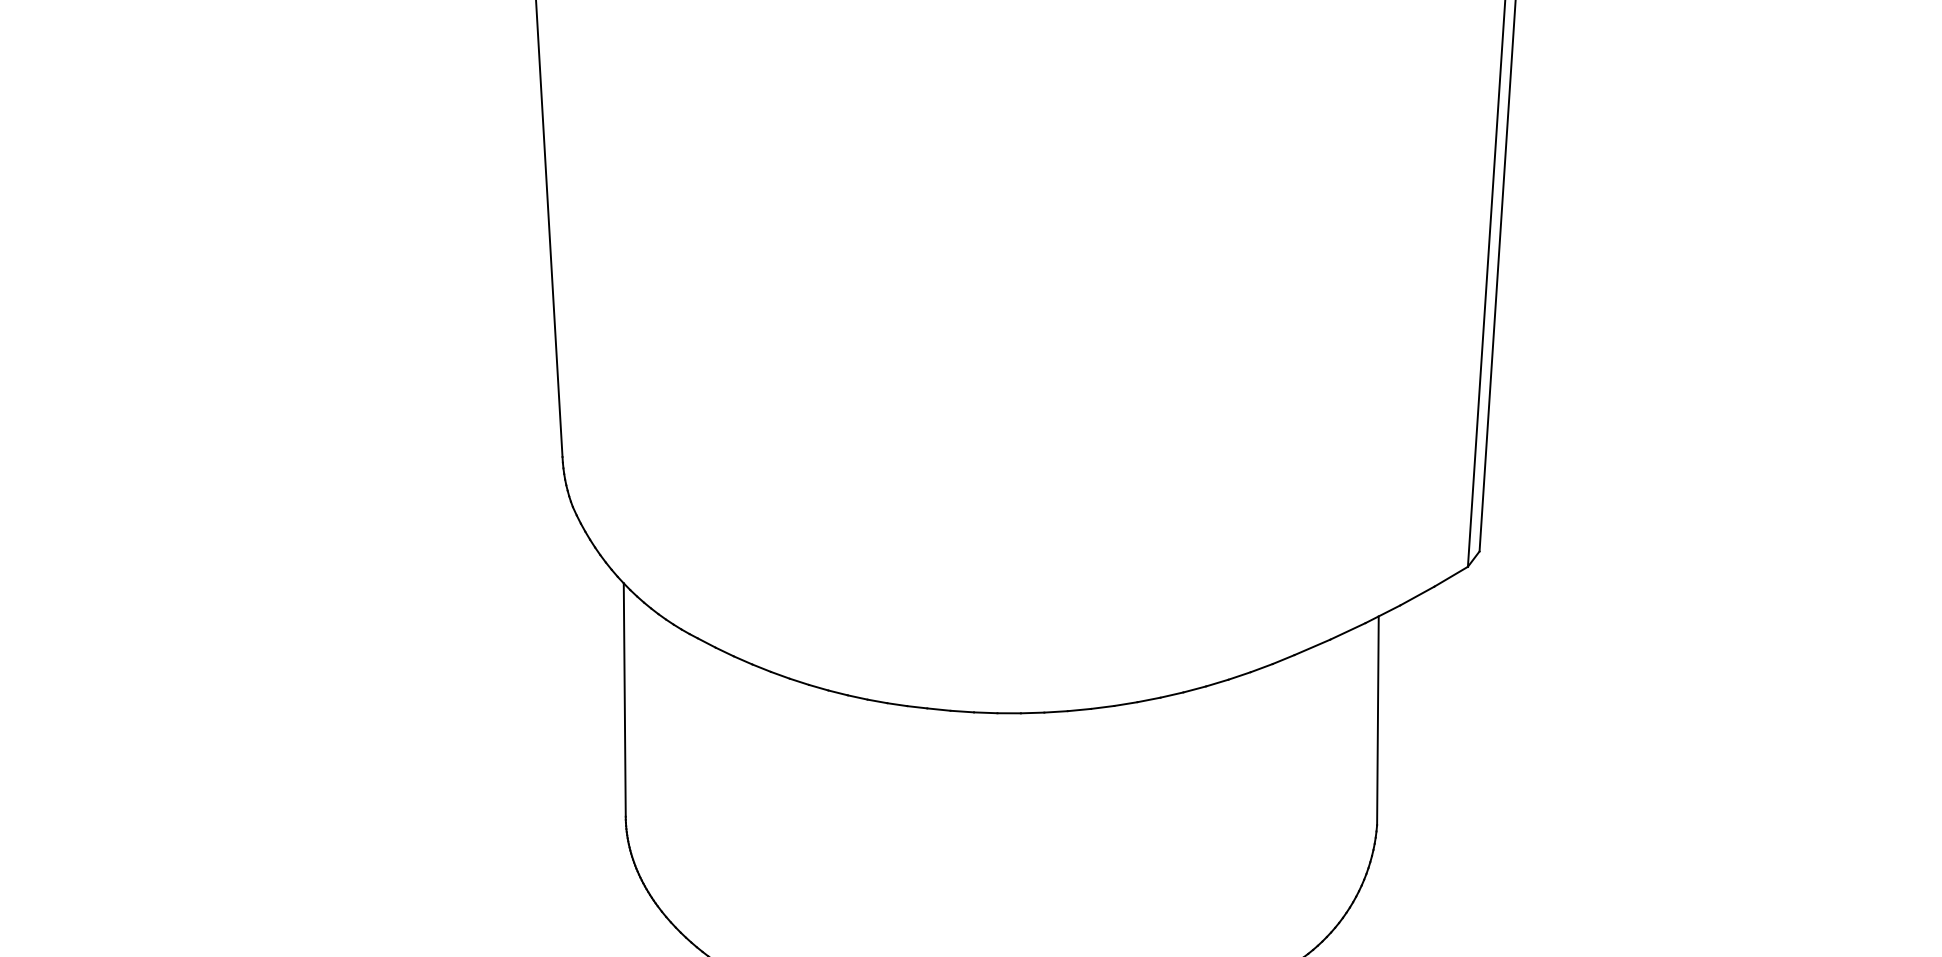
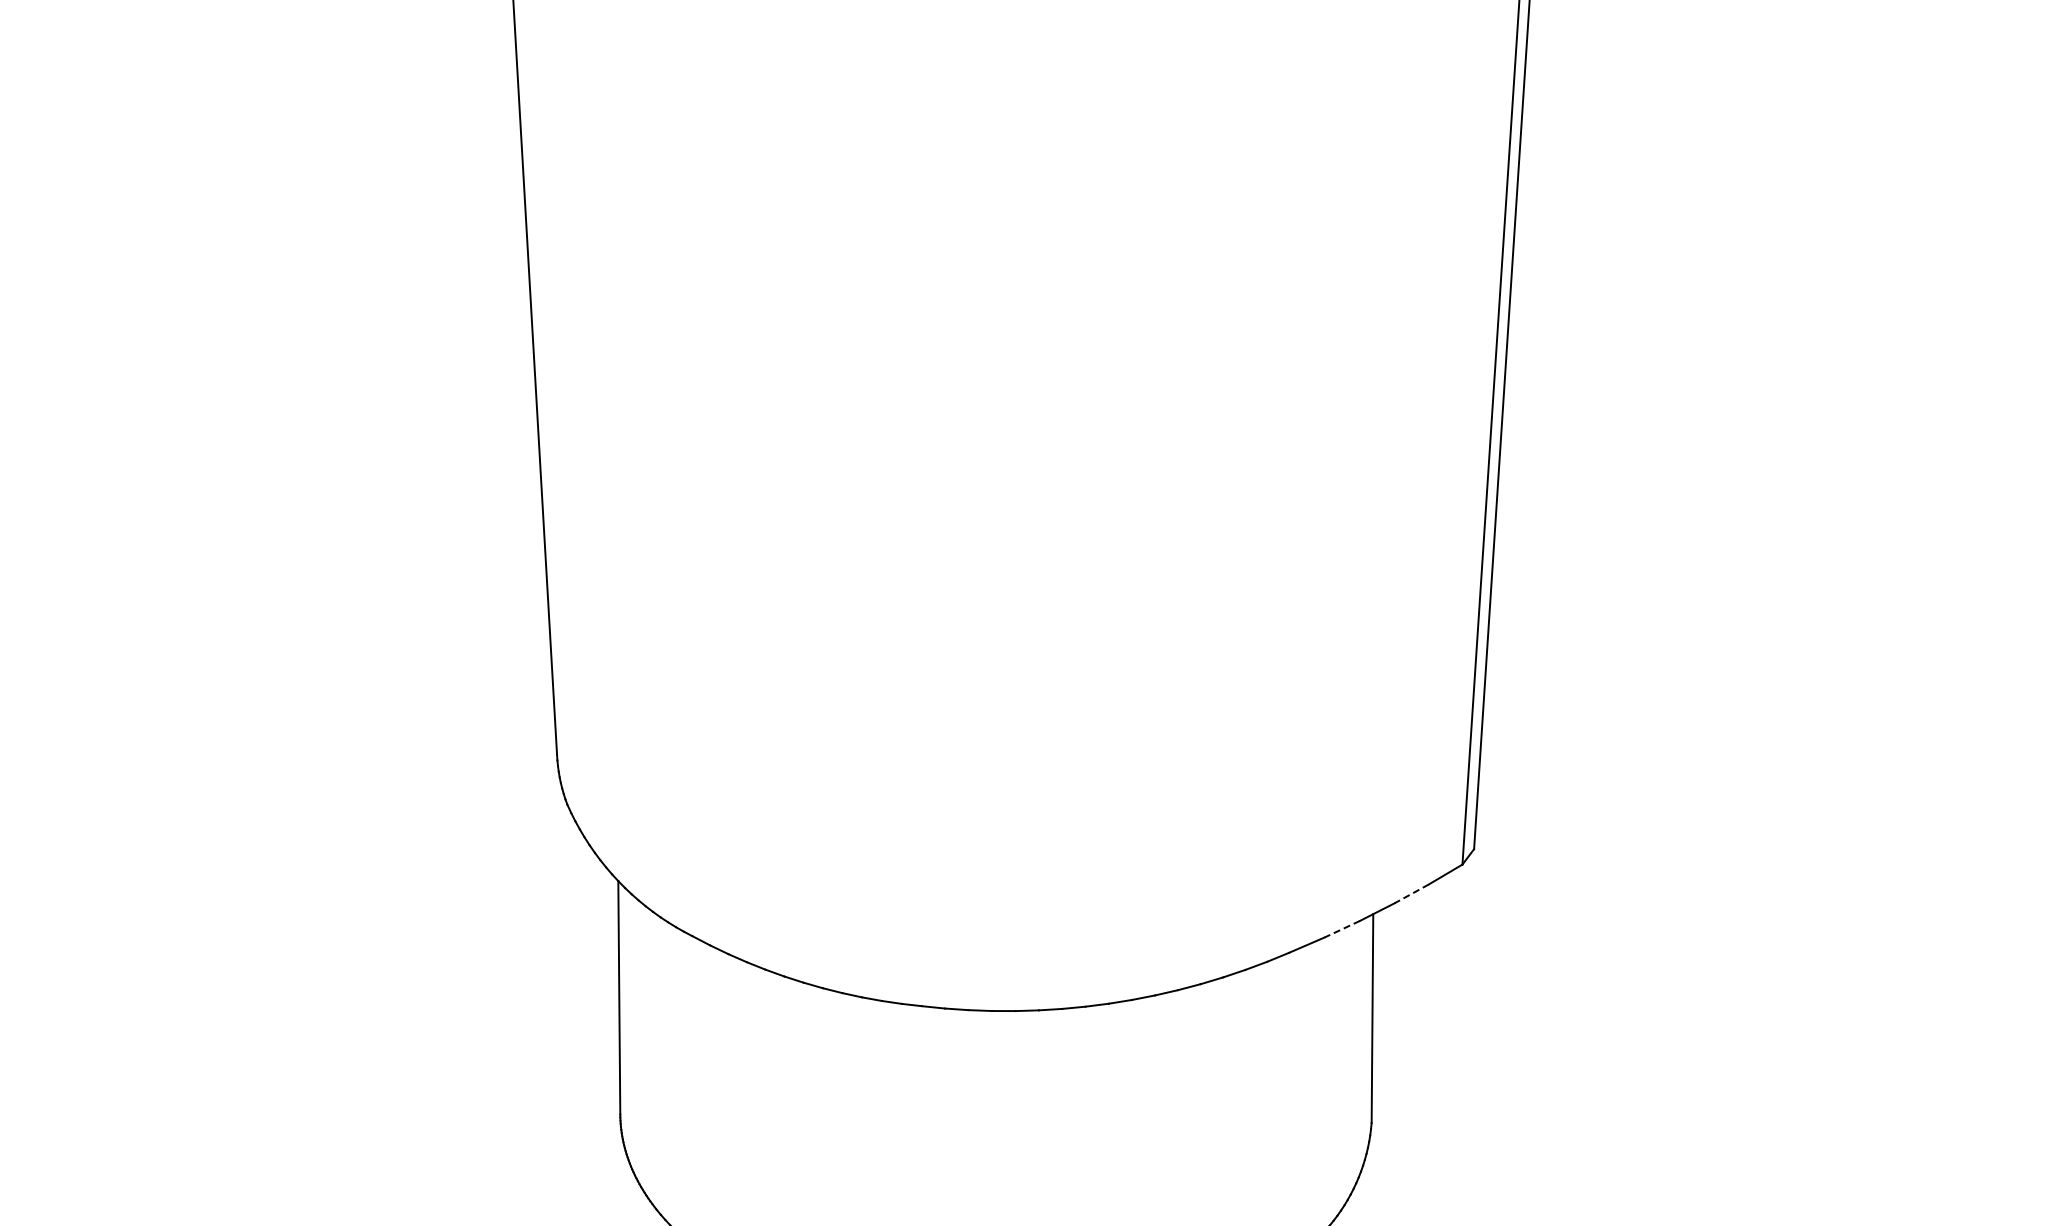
line: (1416, 596) -> (1411, 894), solid -> dashed
line: (1346, 631) -> (1341, 929), solid -> dashed

